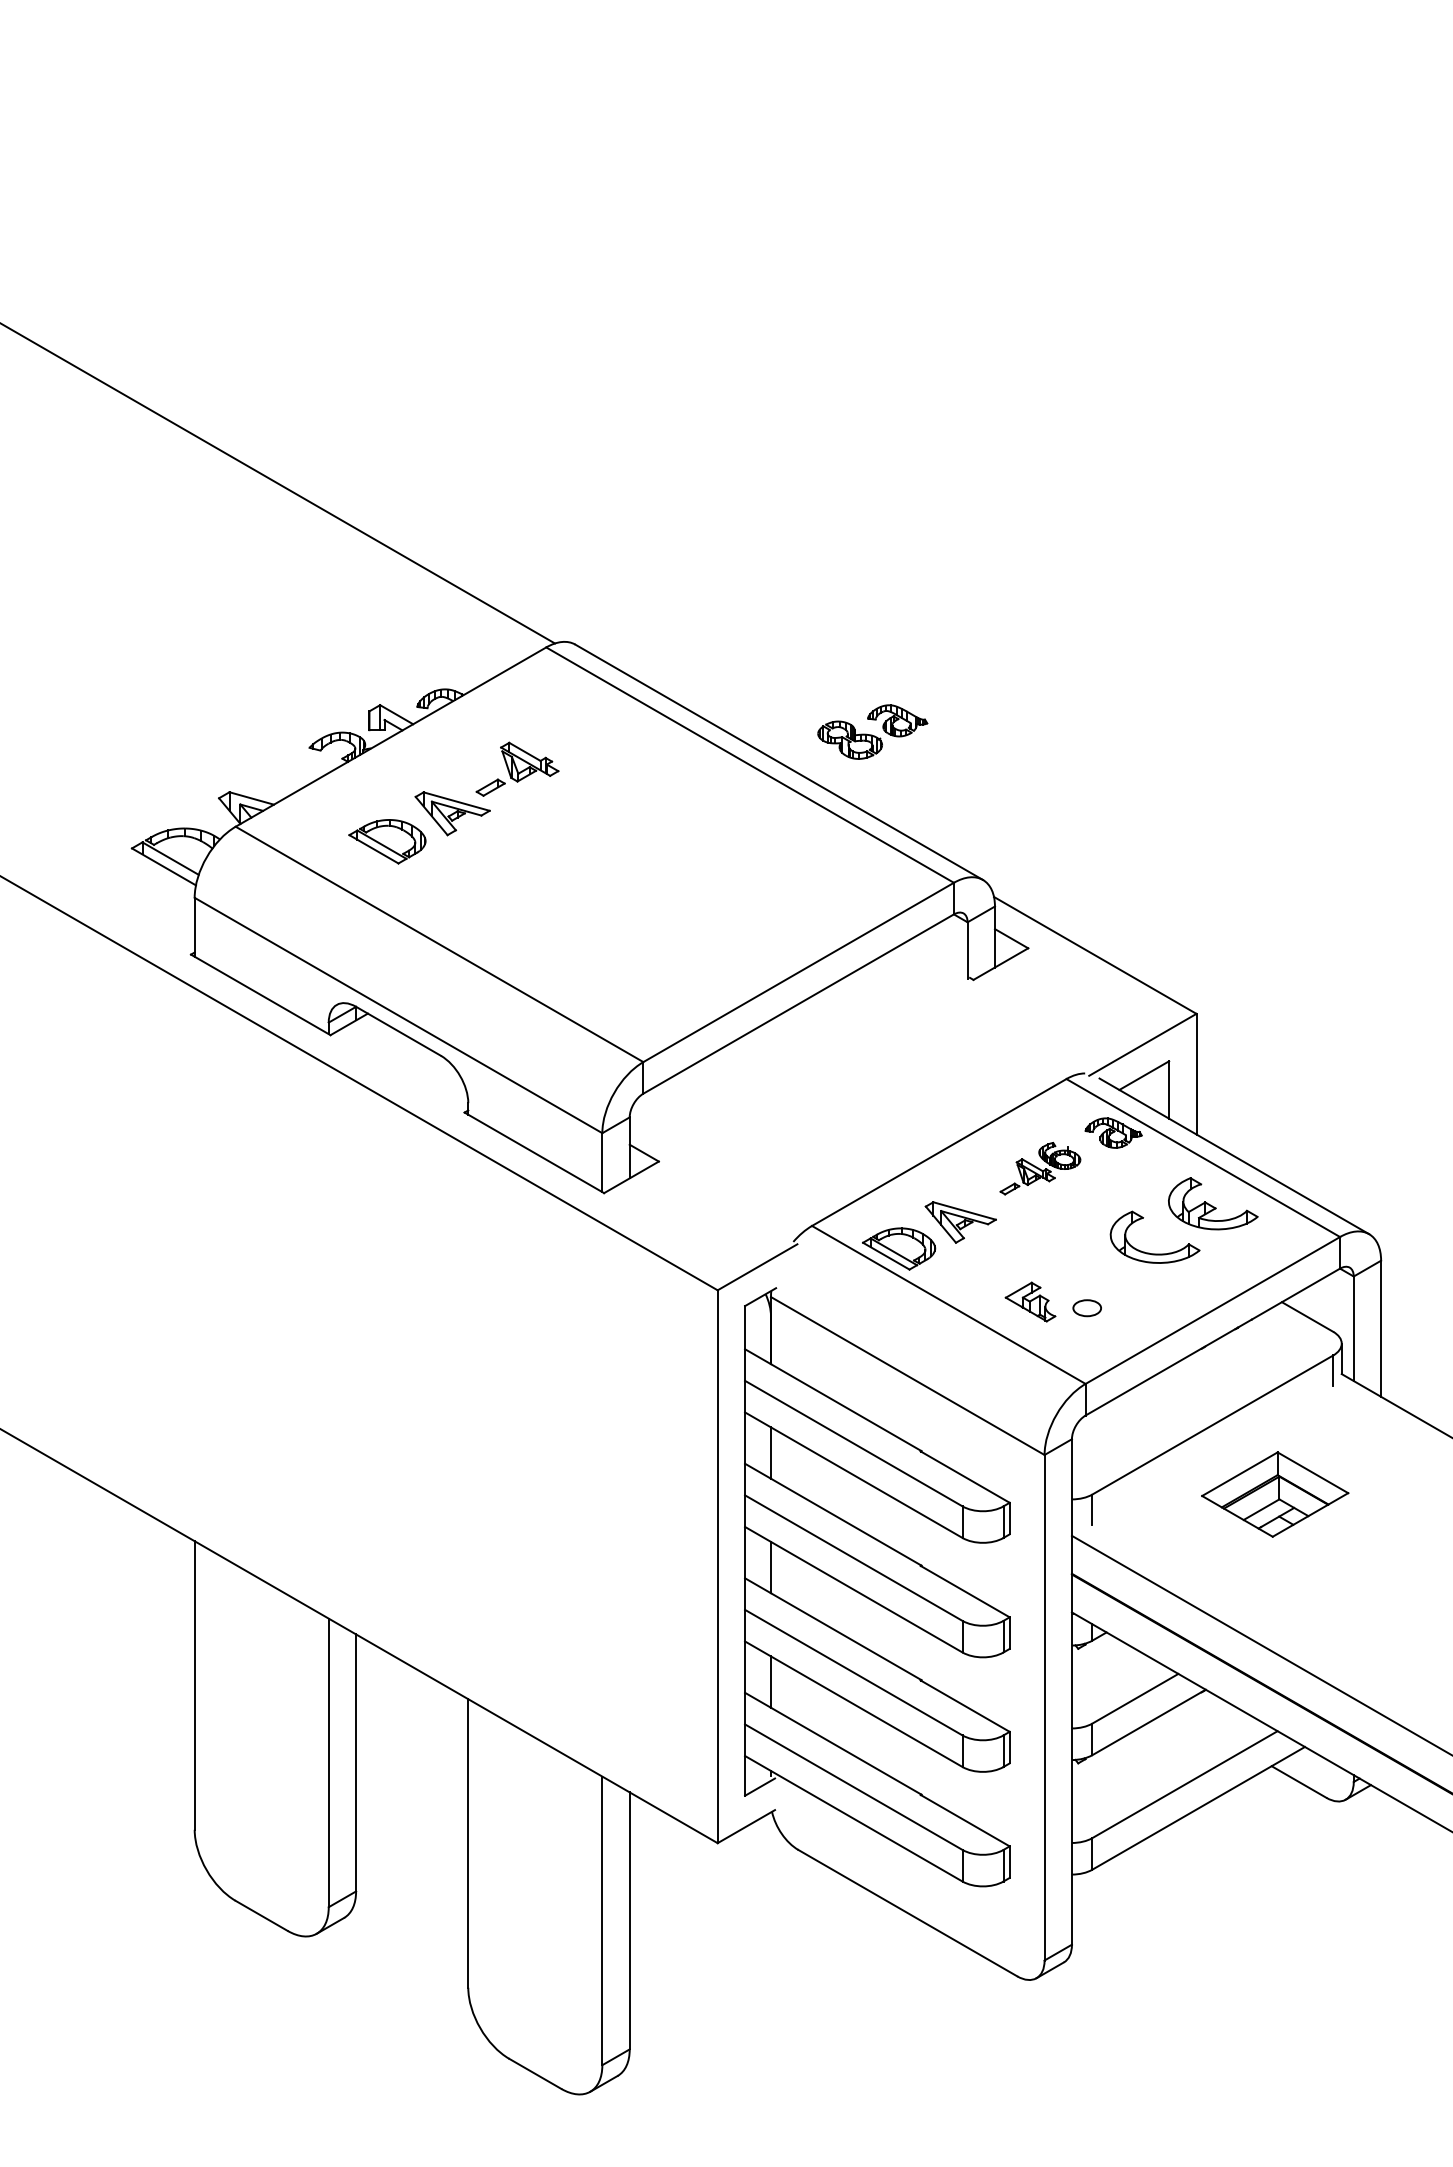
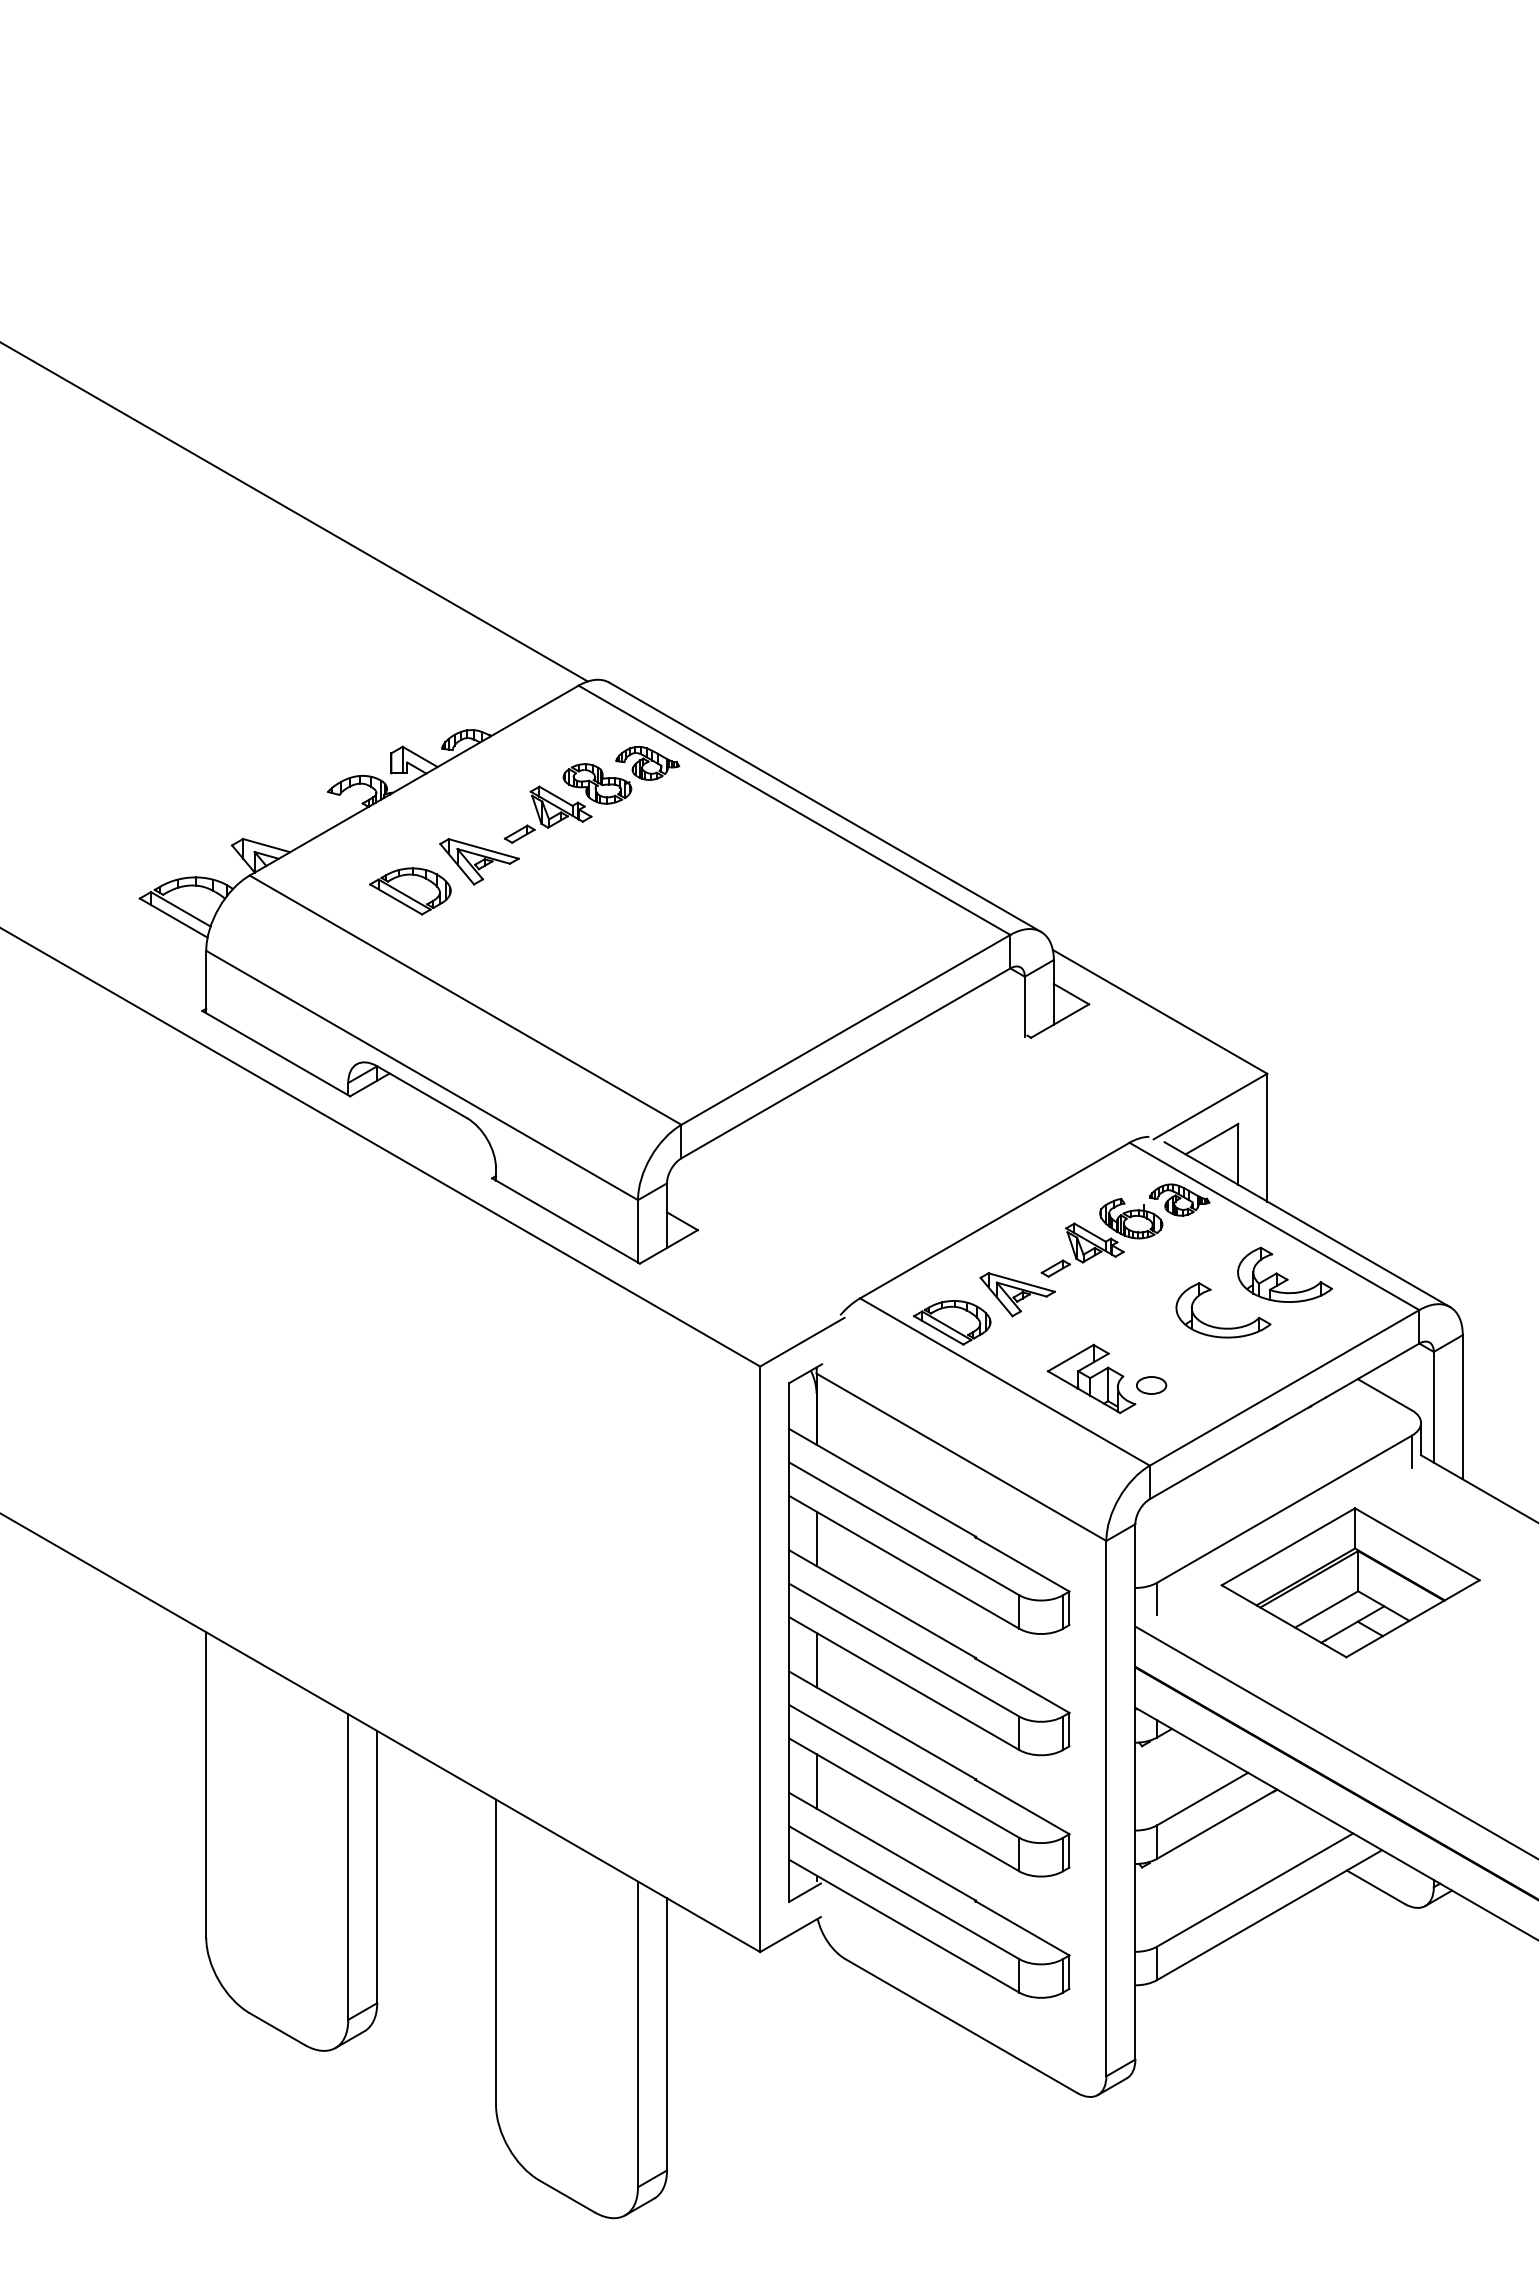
part: (872, 732) -> (621, 775), moved
part: (1039, 1168) -> (1101, 1237), size x1.43
part: (1030, 1301) -> (1091, 1378), size x1.67
part: (1275, 1494) -> (1350, 1582), size x1.67

